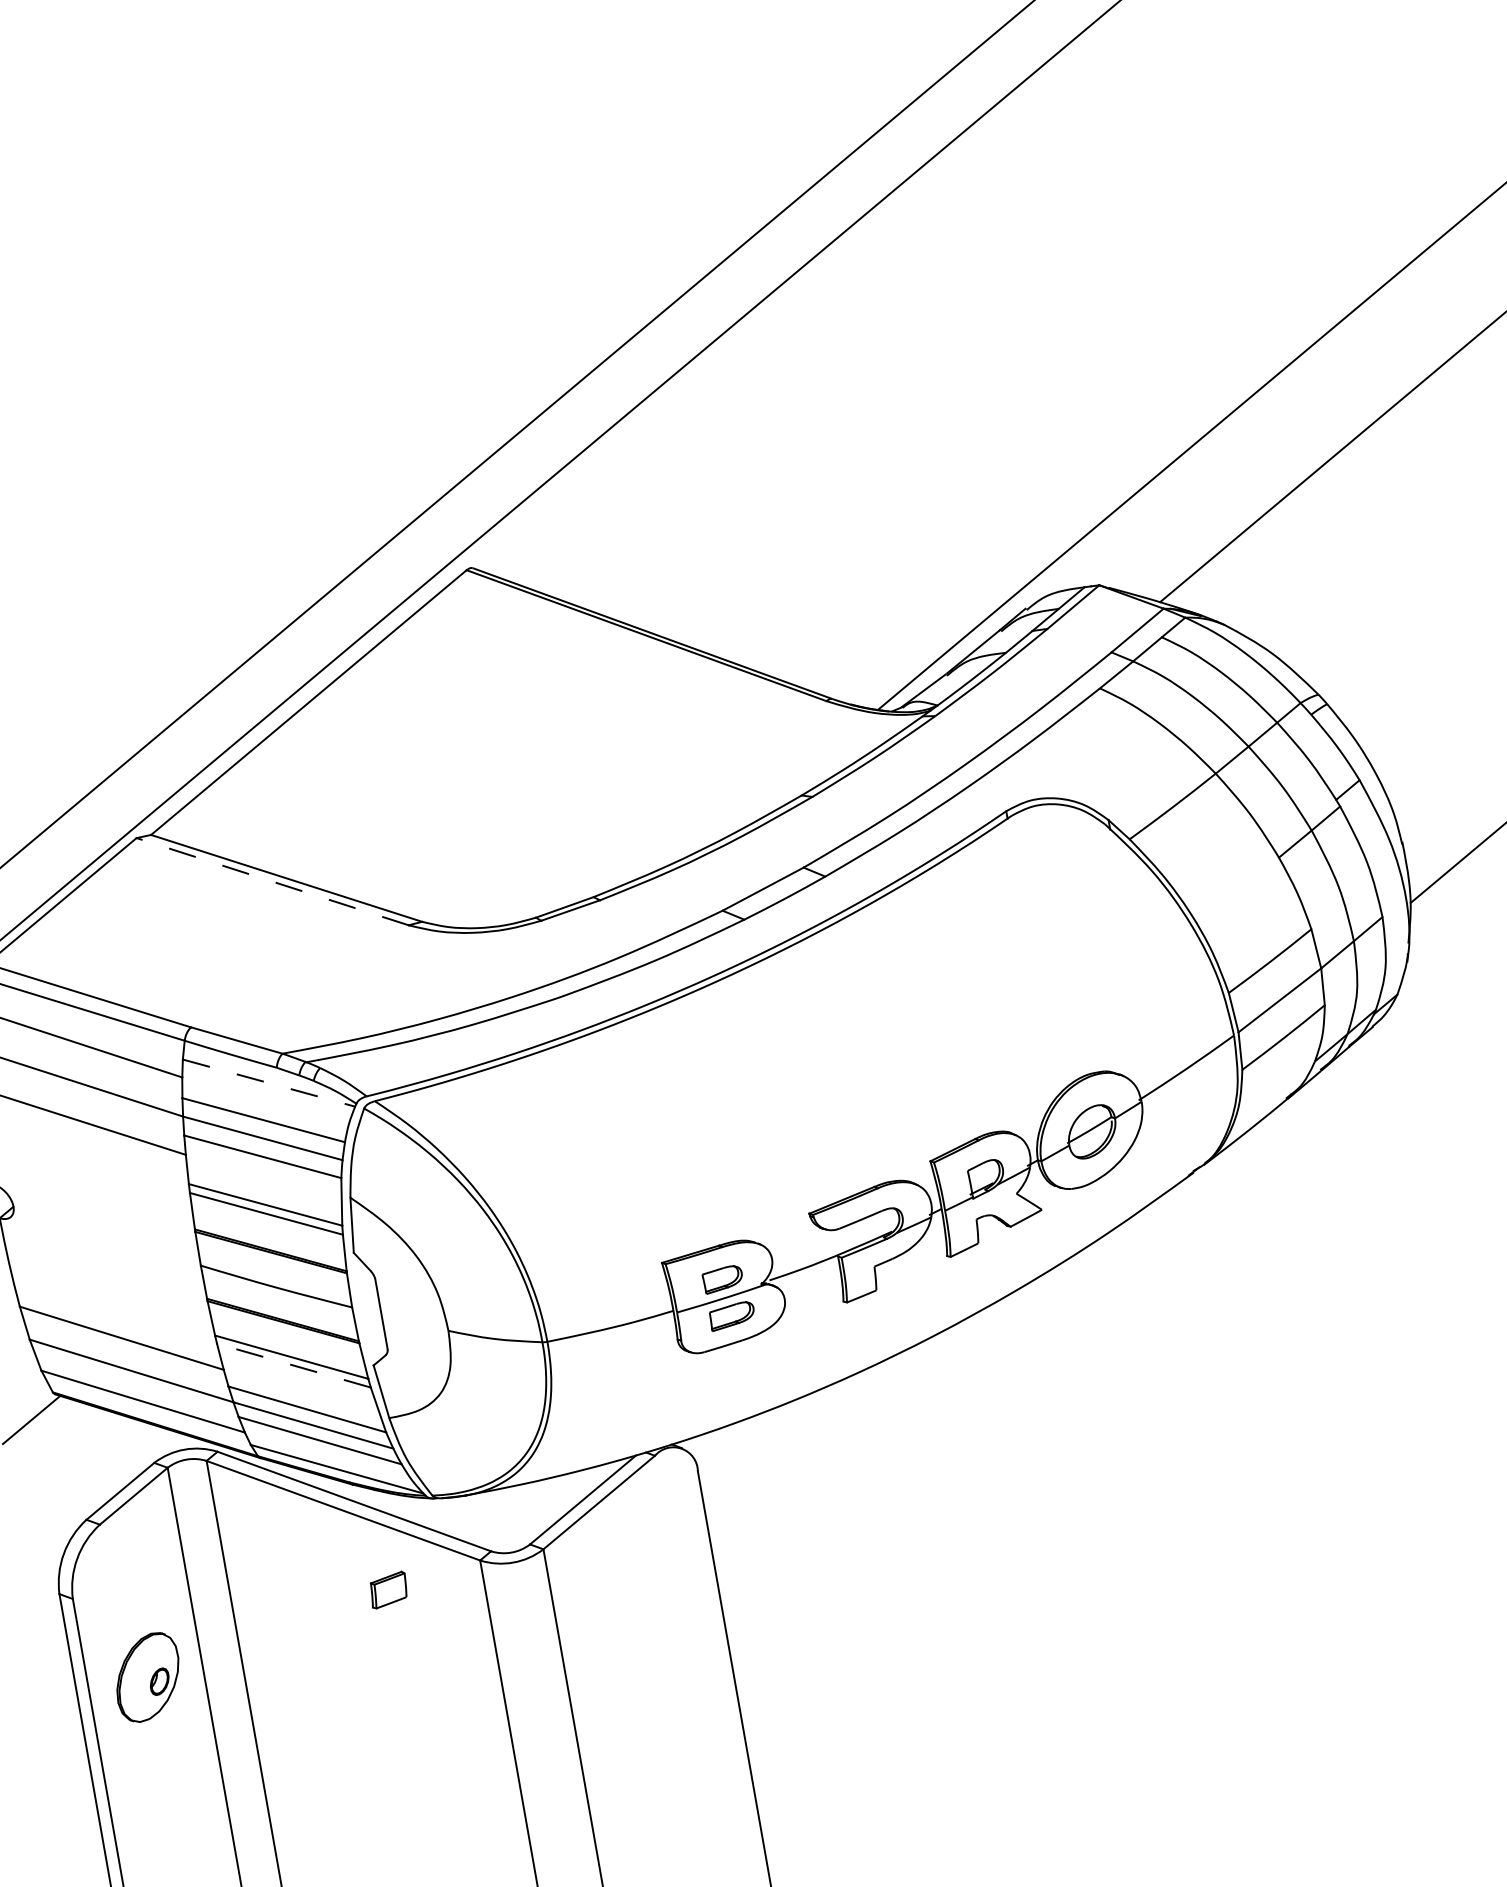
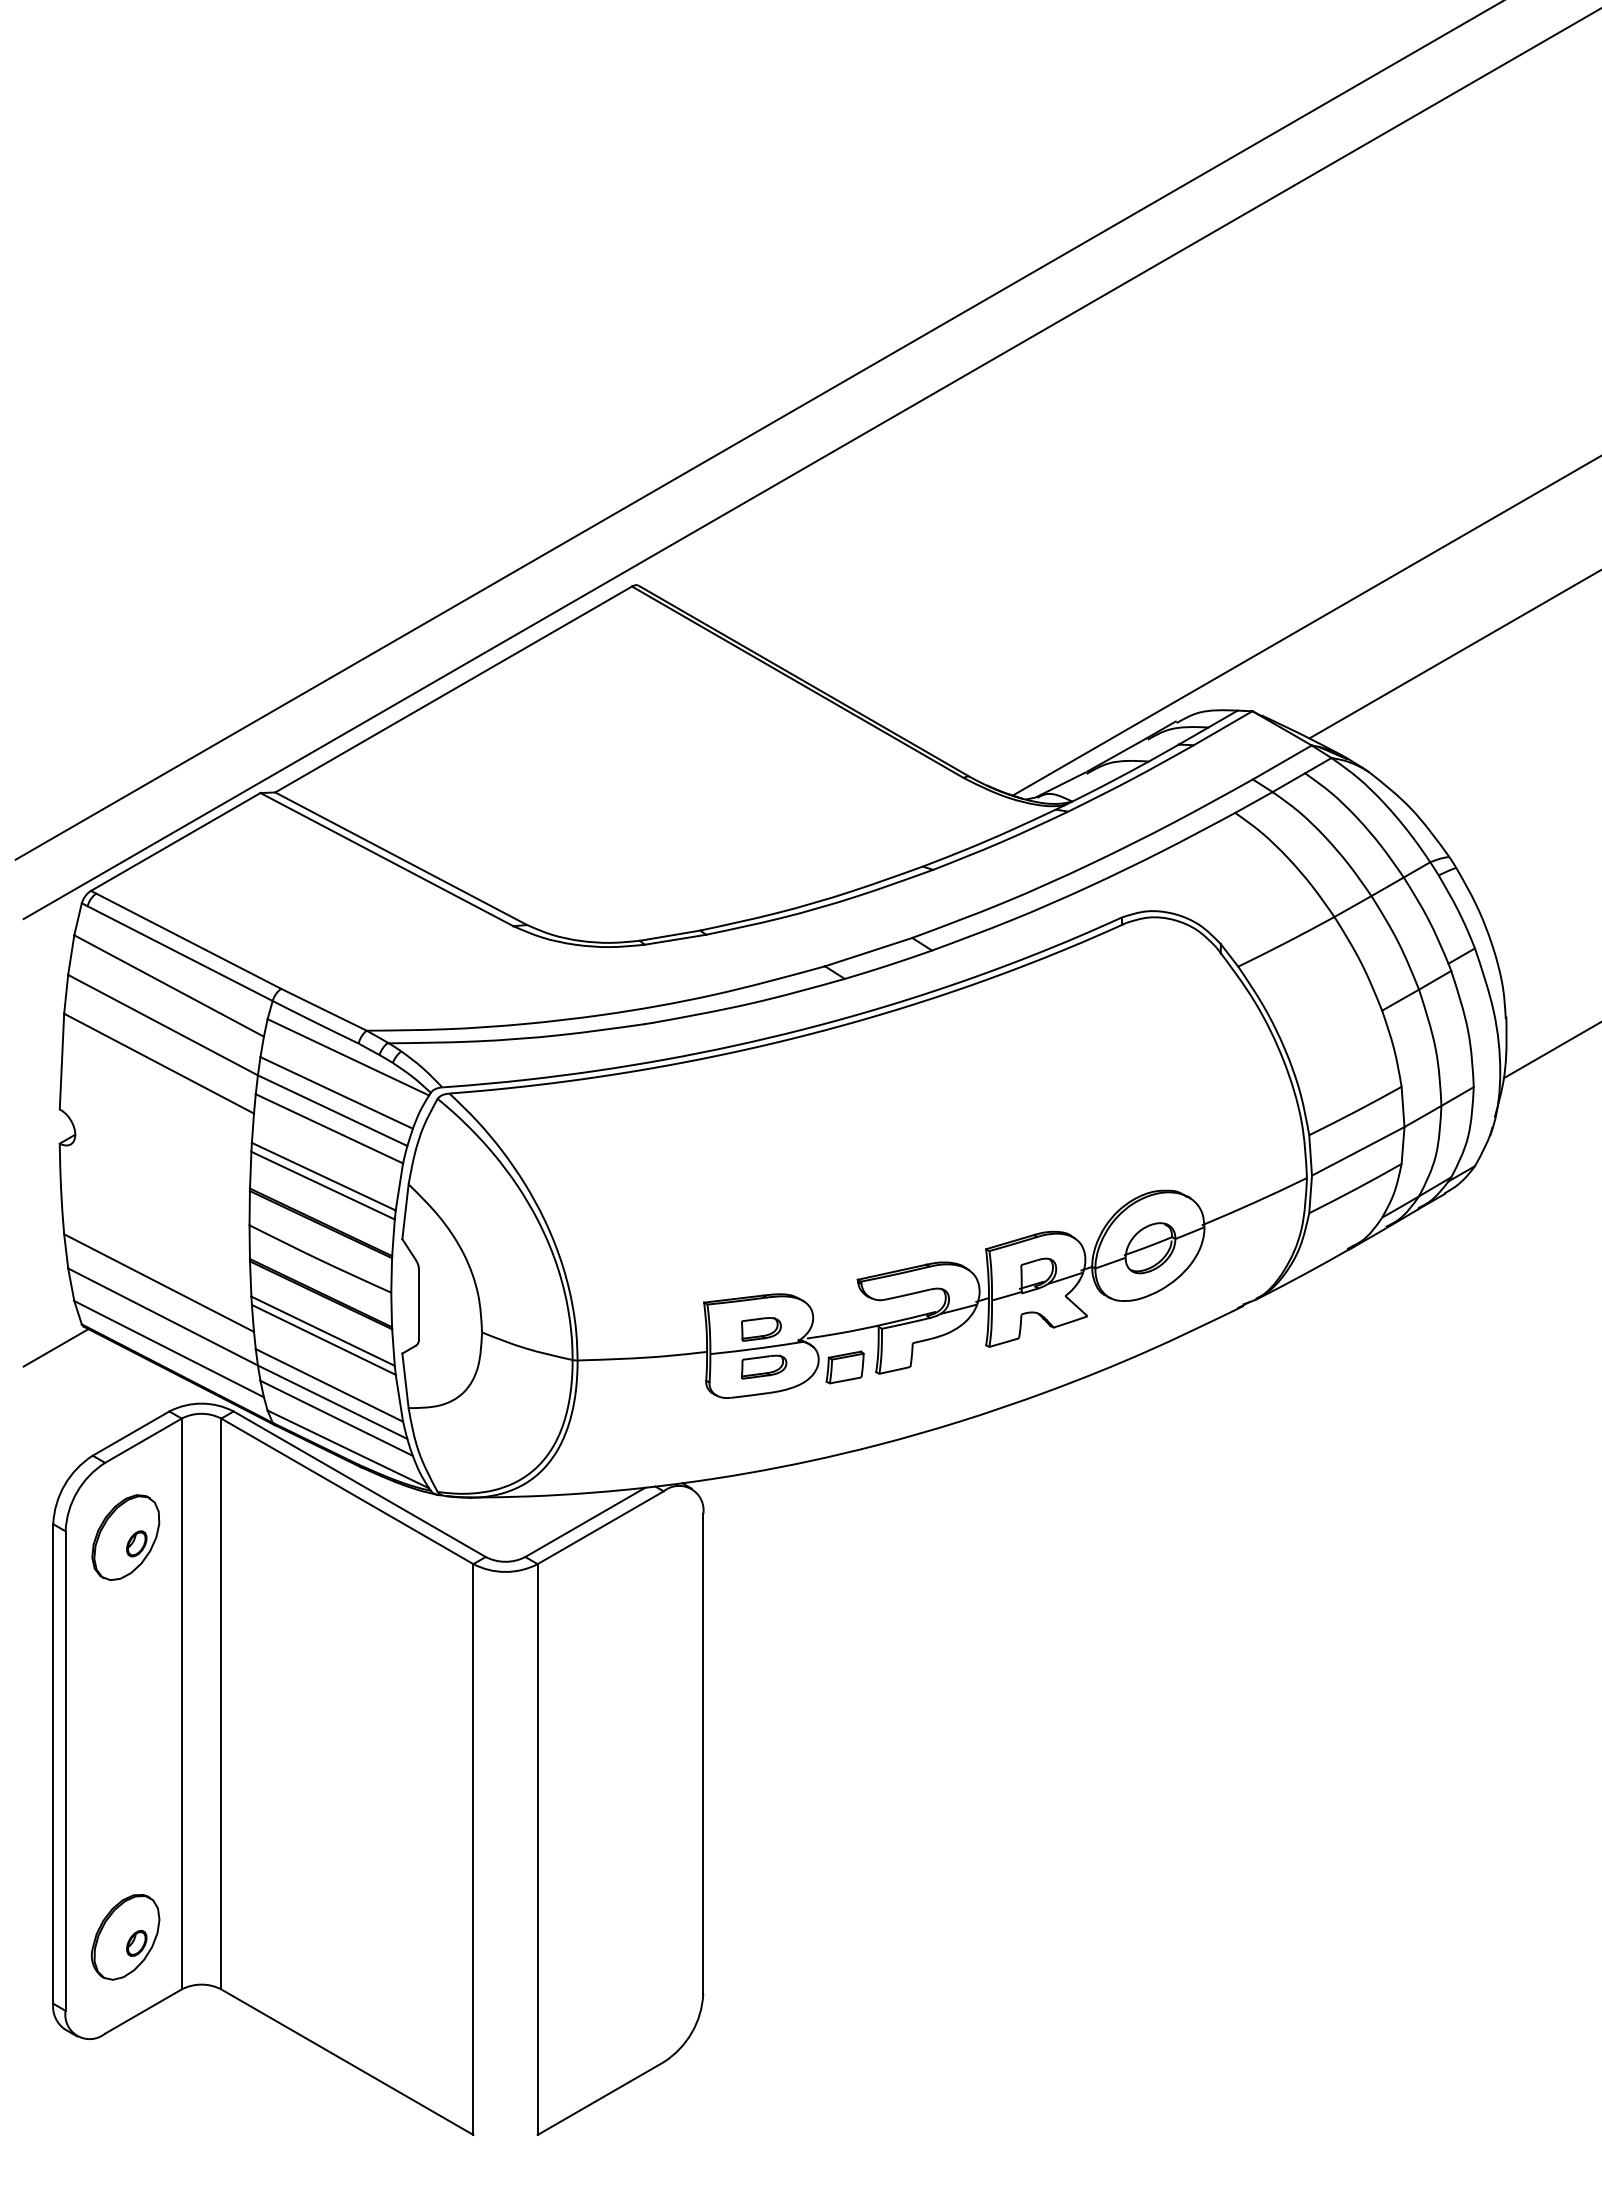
line: (272, 881) -> (386, 859), dashed -> solid
line: (269, 1083) -> (348, 1057), dashed -> solid
line: (293, 1365) -> (323, 1339), dashed -> solid
part: (388, 1590) -> (844, 1367), moved
part: (147, 1677) -> (125, 1537), moved

